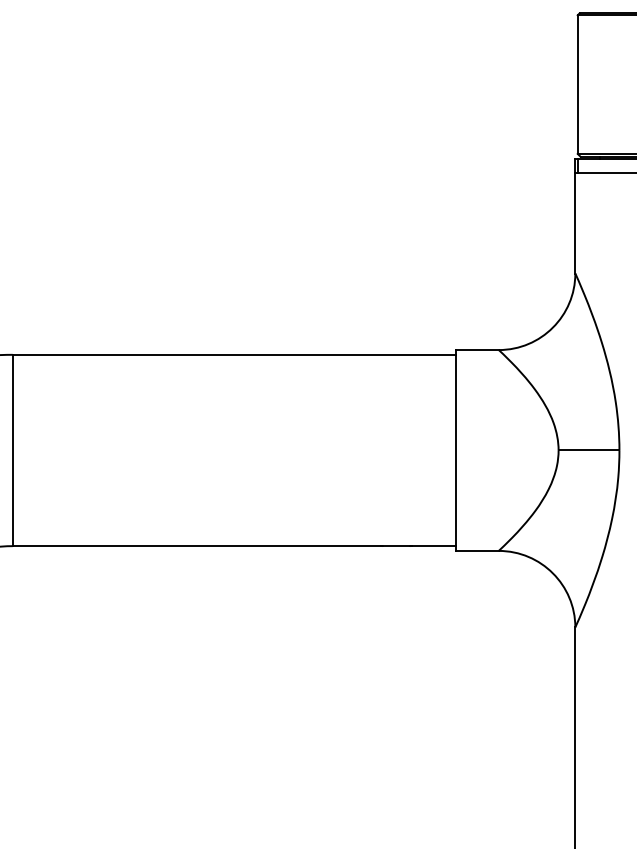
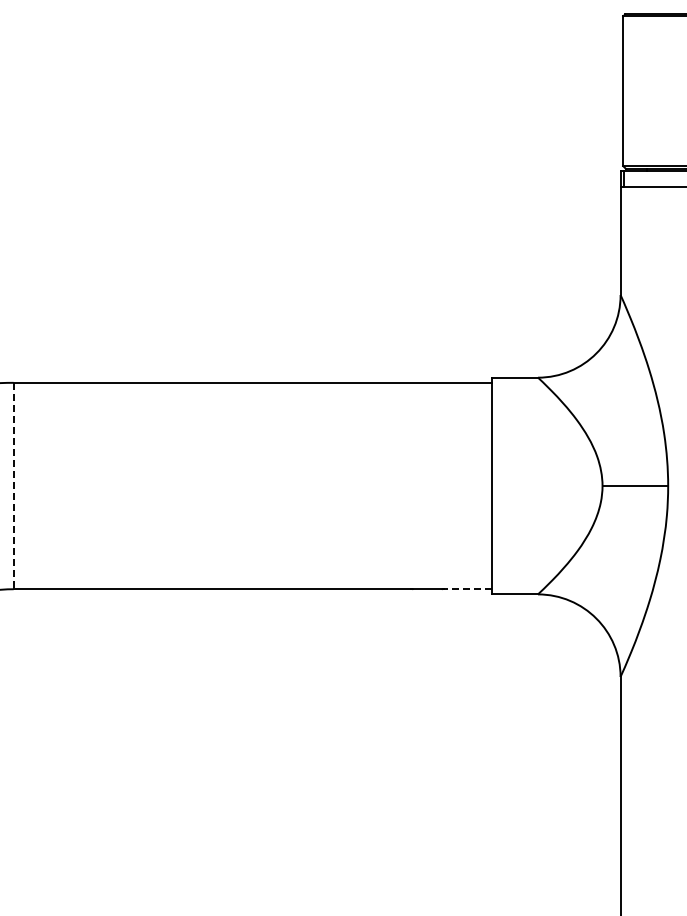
line: (12, 450) -> (13, 486), solid -> dashed
line: (432, 546) -> (466, 589), solid -> dashed

